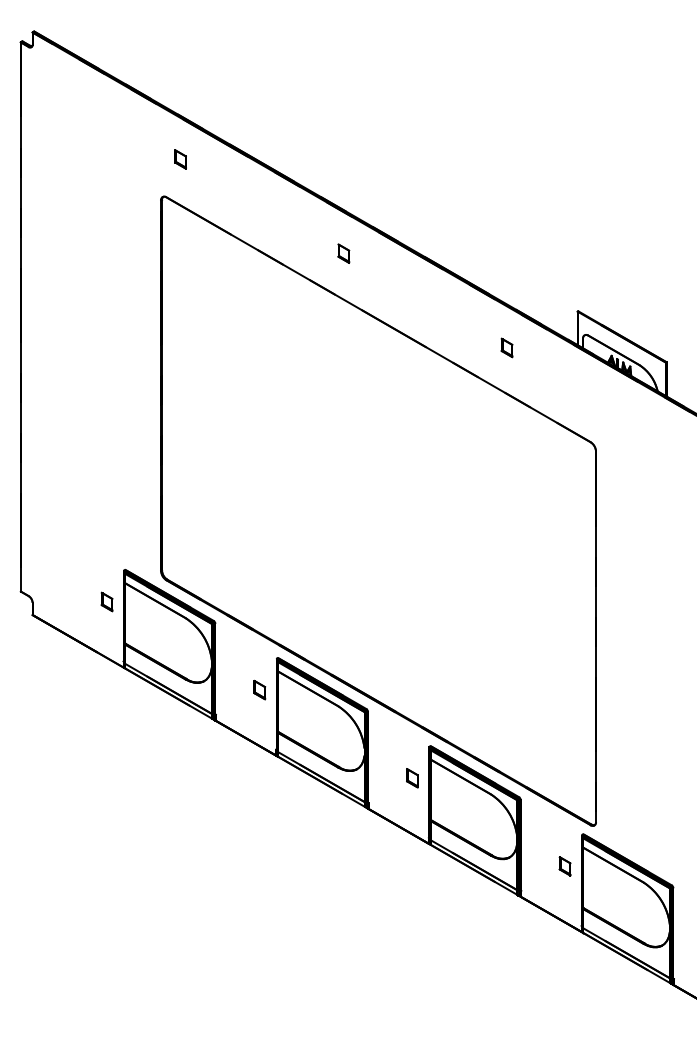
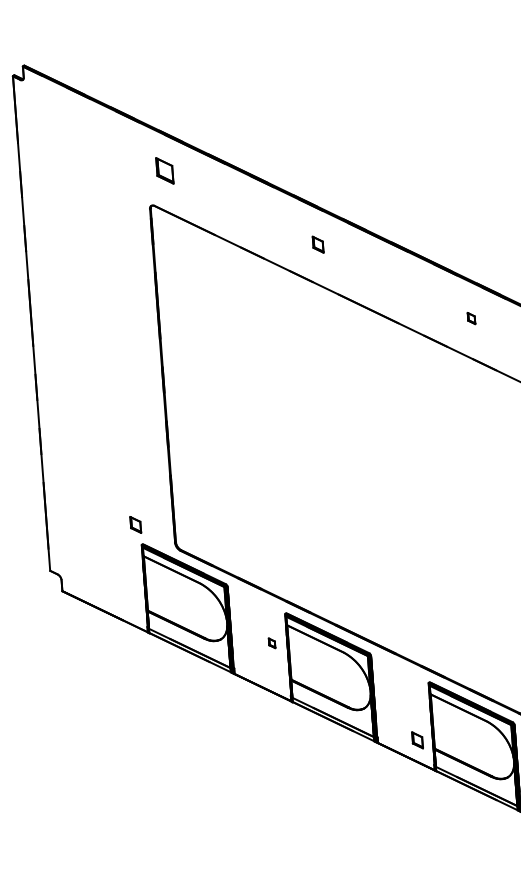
part: (180, 159) -> (164, 170), size x1.6
part: (506, 347) -> (470, 318), size x0.7
part: (106, 601) -> (135, 524), moved
part: (259, 689) -> (271, 642), size x0.6
part: (412, 778) -> (417, 740), moved

